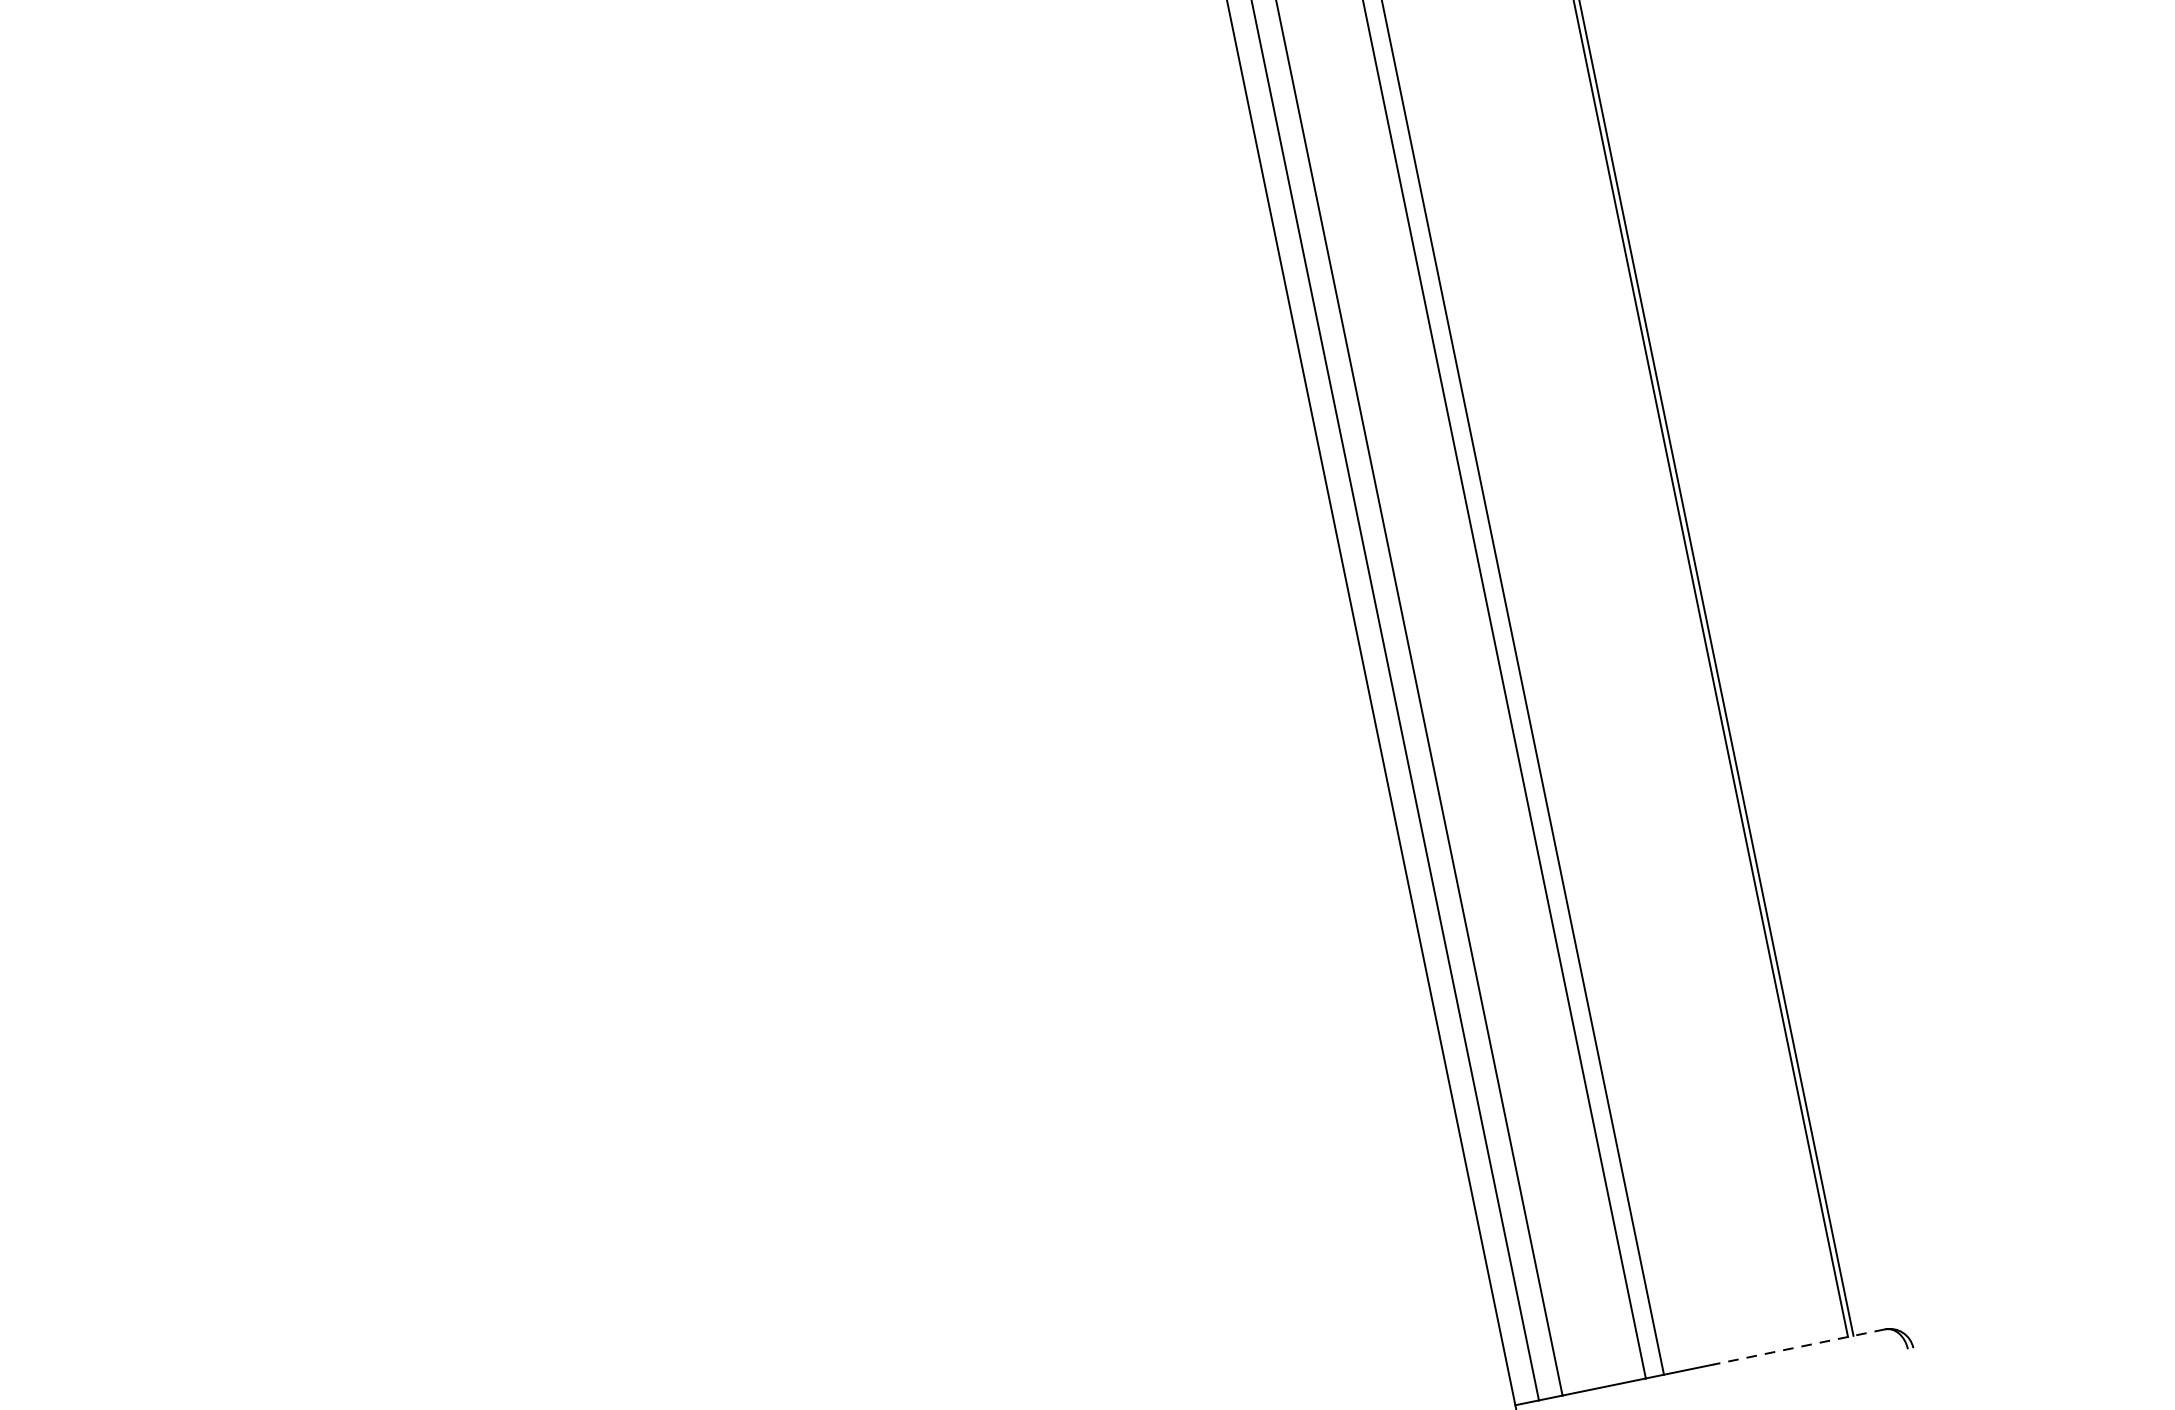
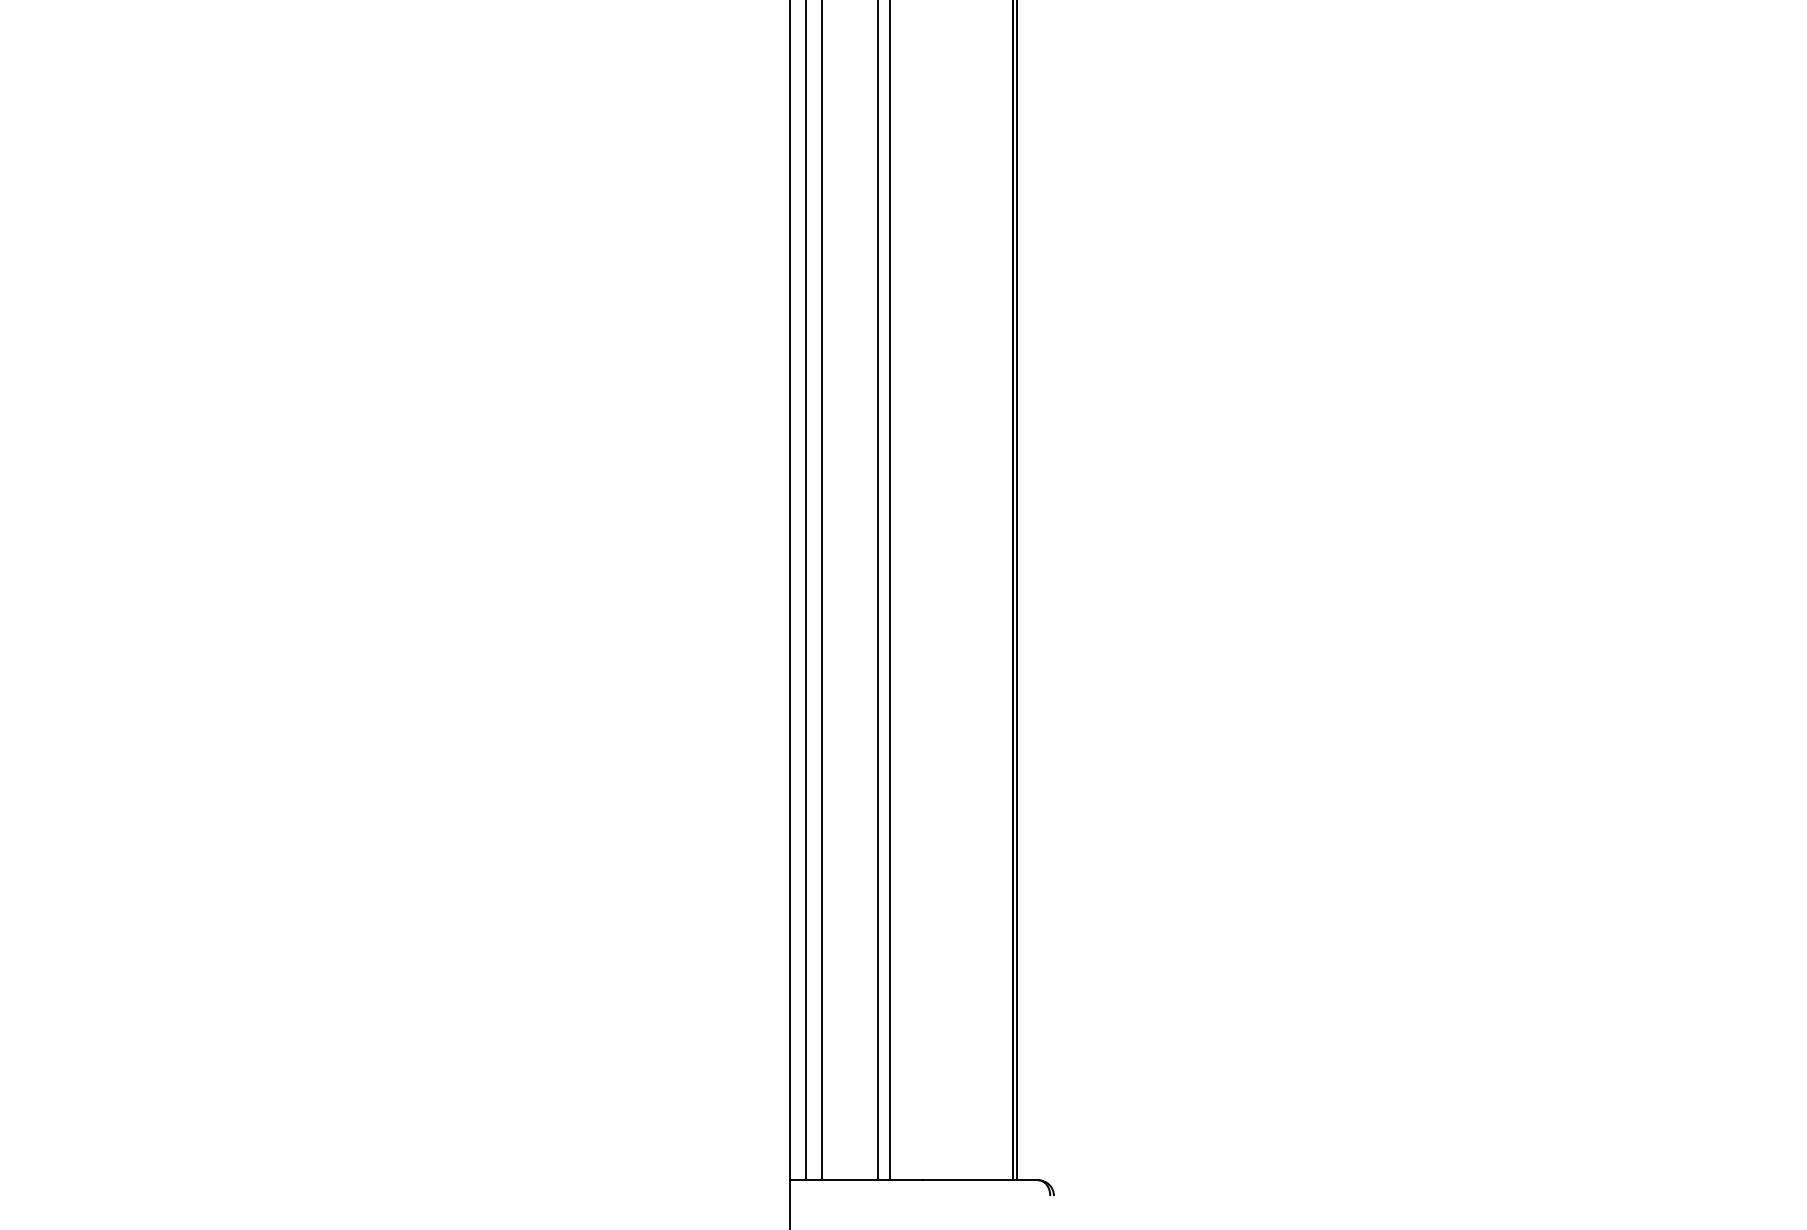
line: (1799, 1347) -> (980, 1180), dashed -> solid

